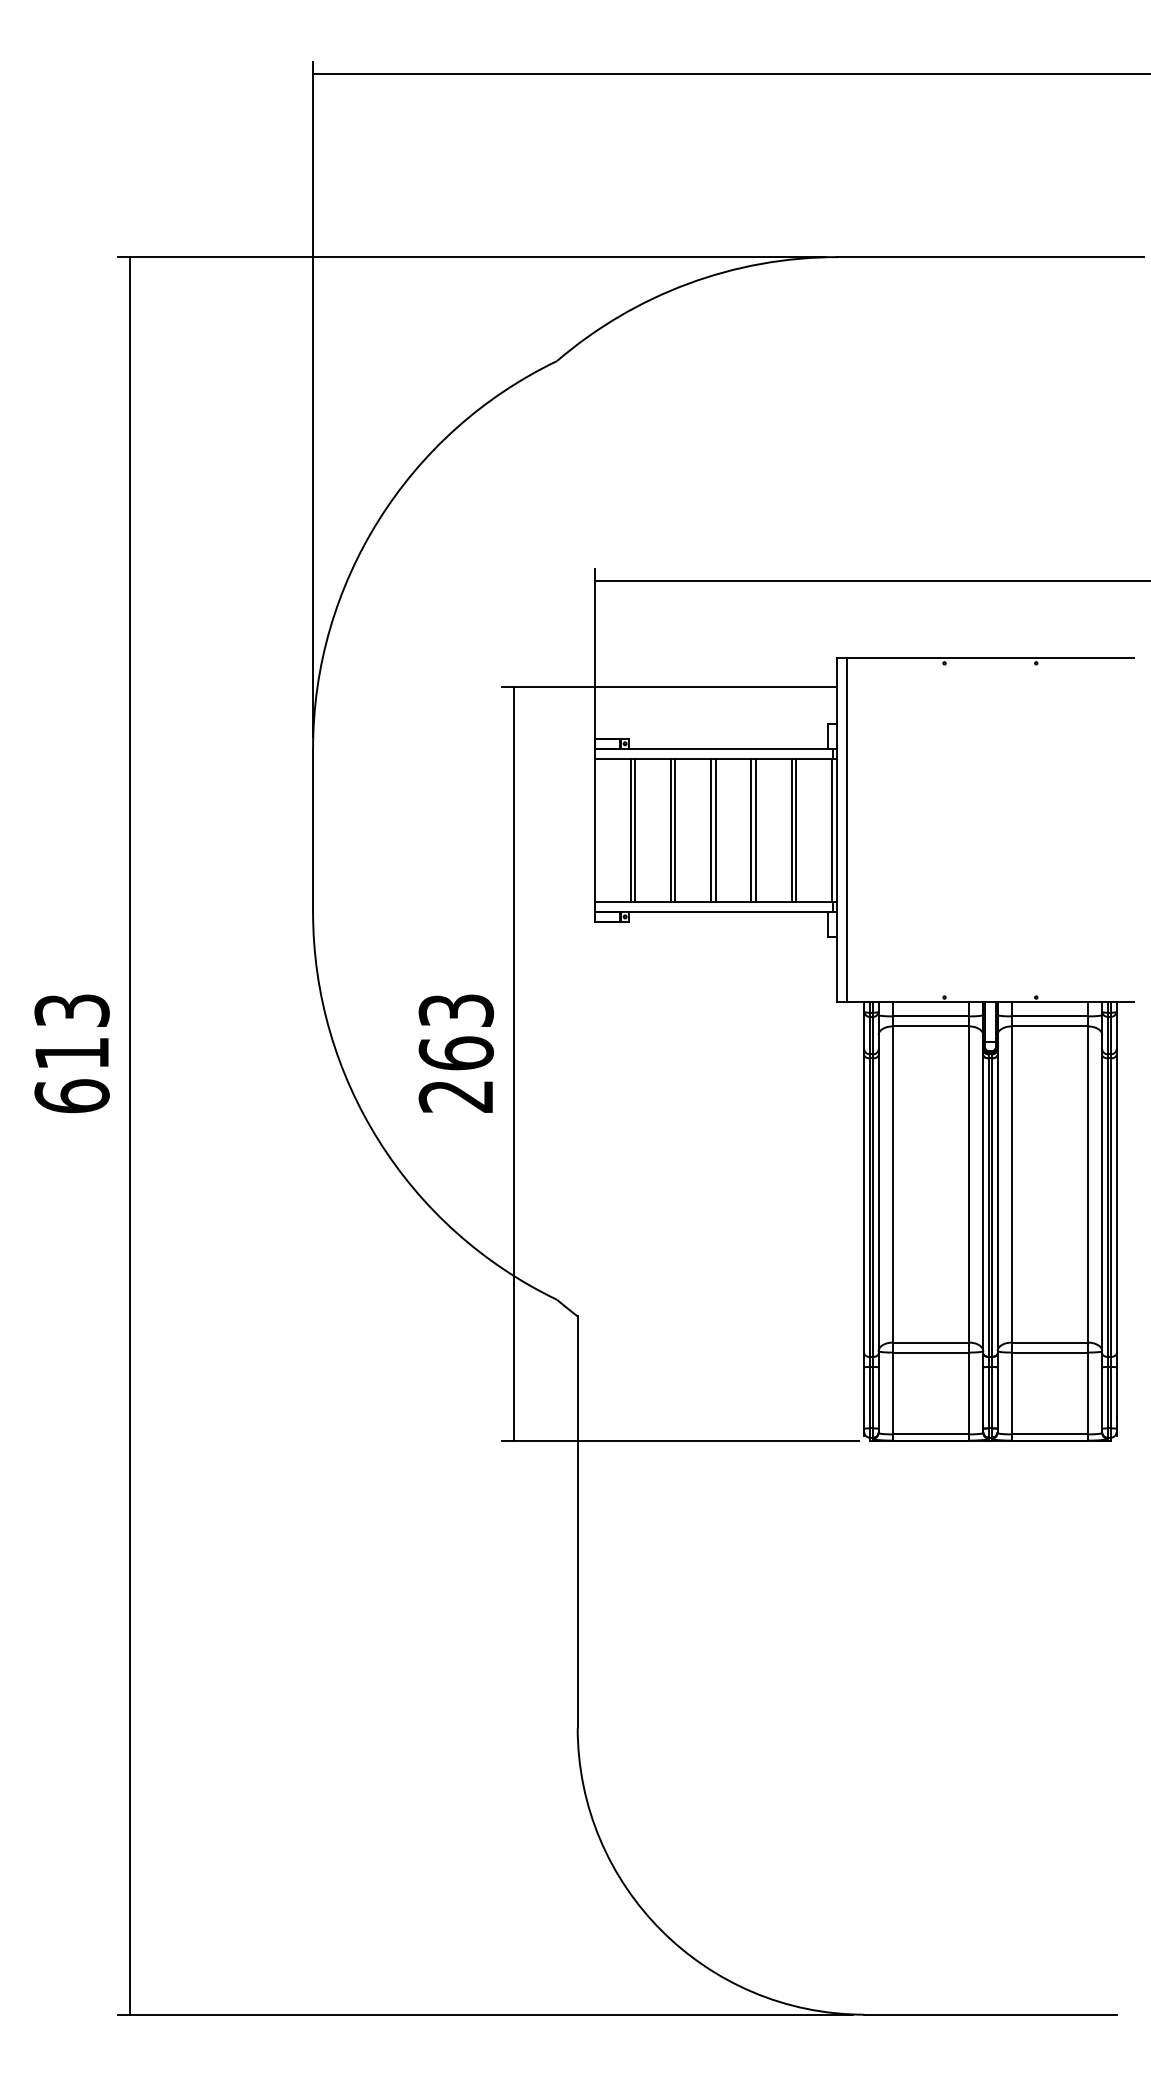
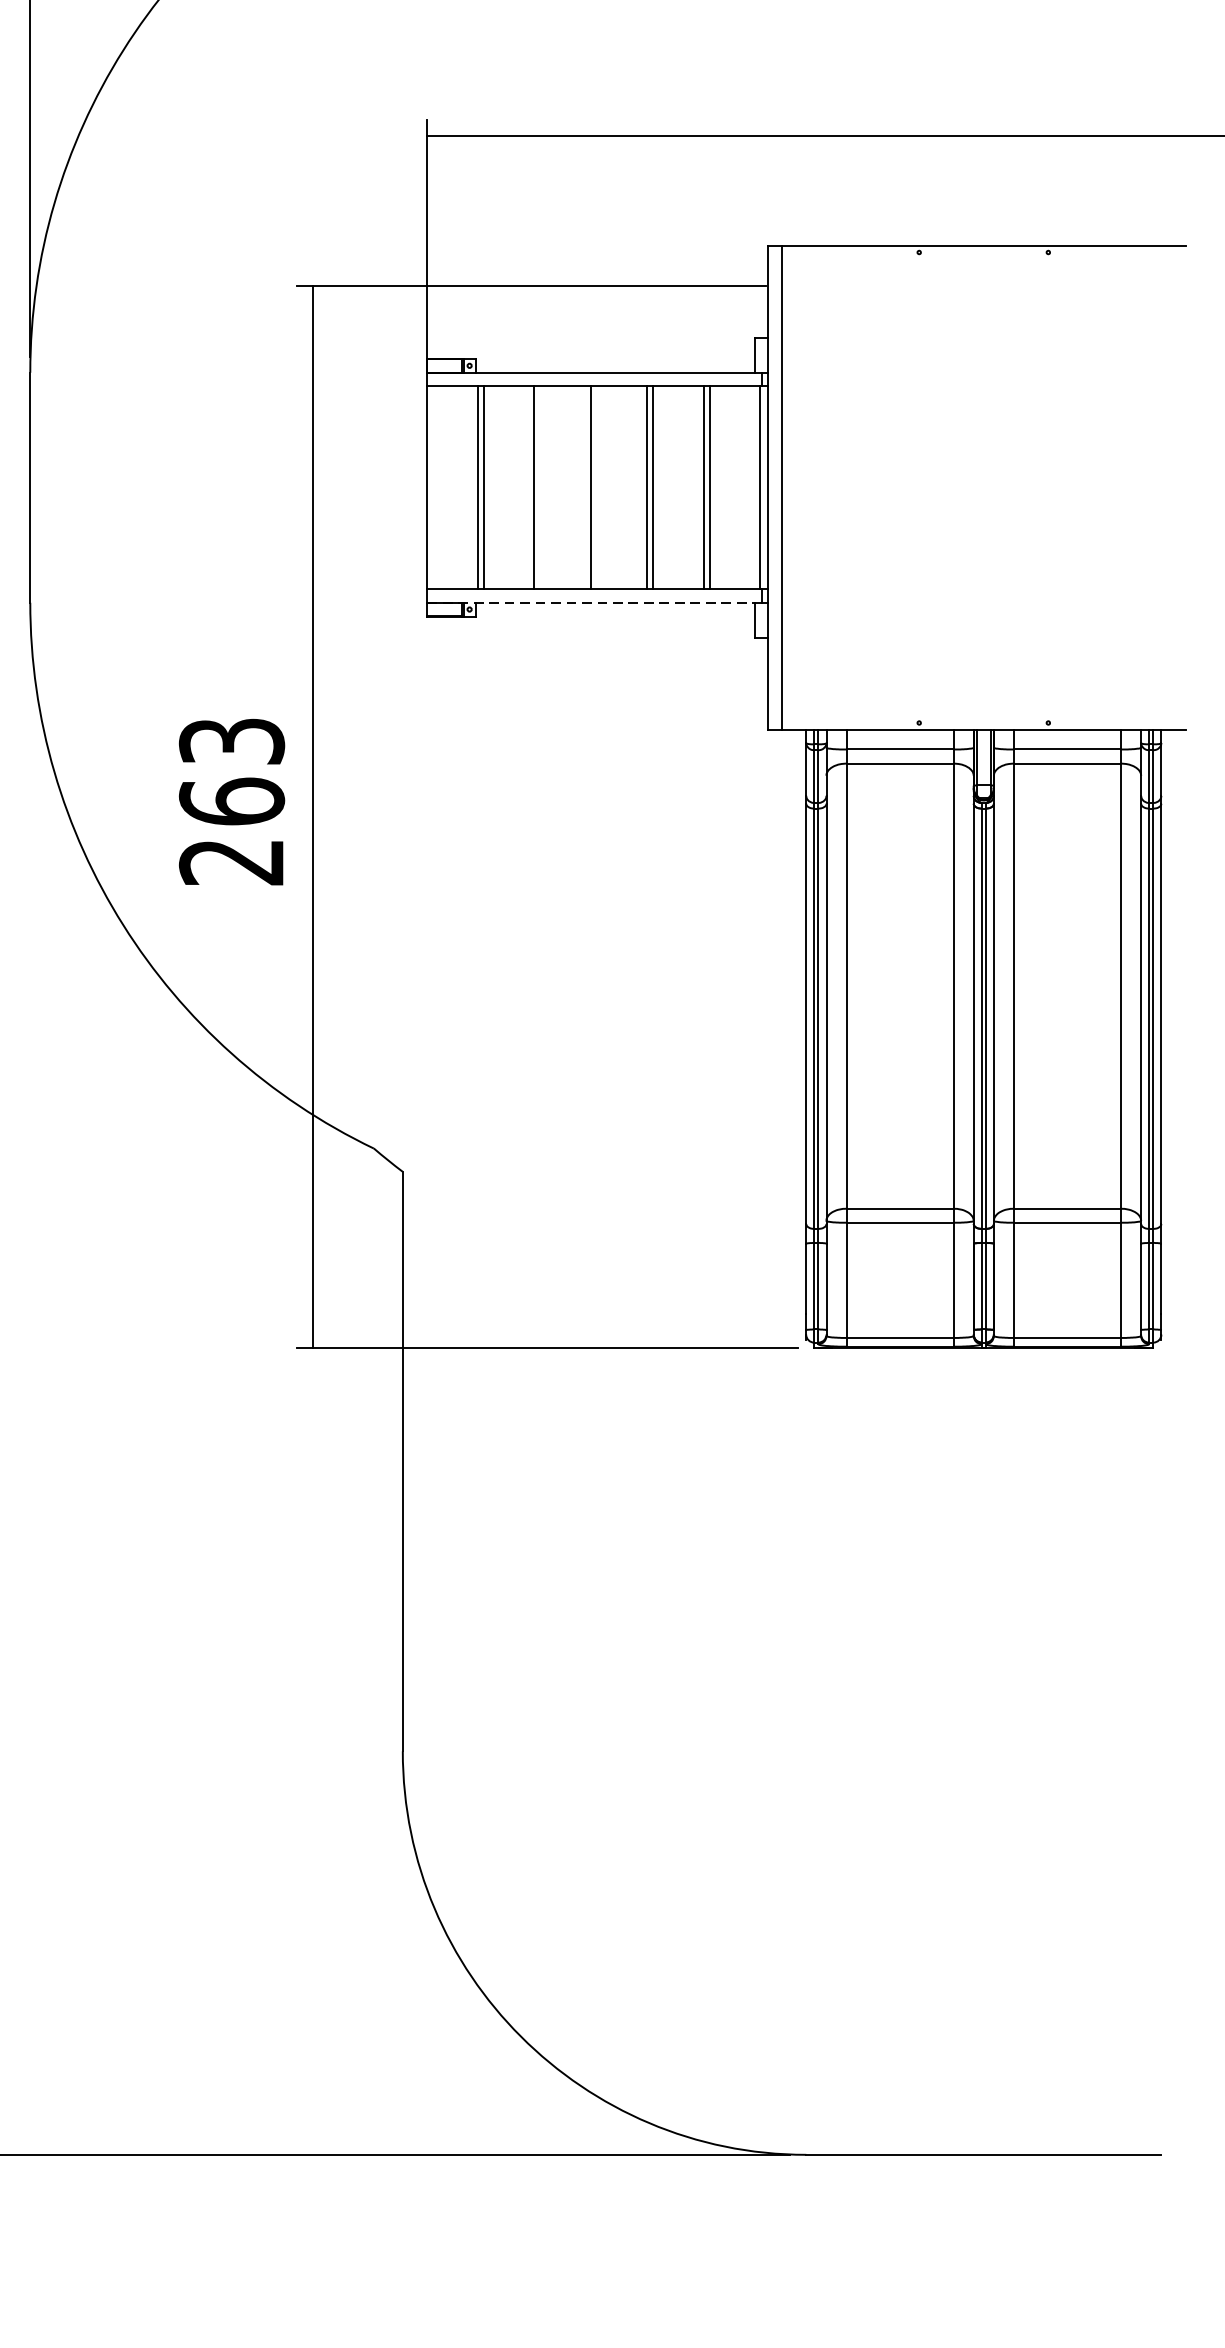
line: (675, 830) -> (540, 487), removed
line: (715, 830) -> (596, 487), removed
line: (711, 912) -> (591, 603), solid -> dashed

